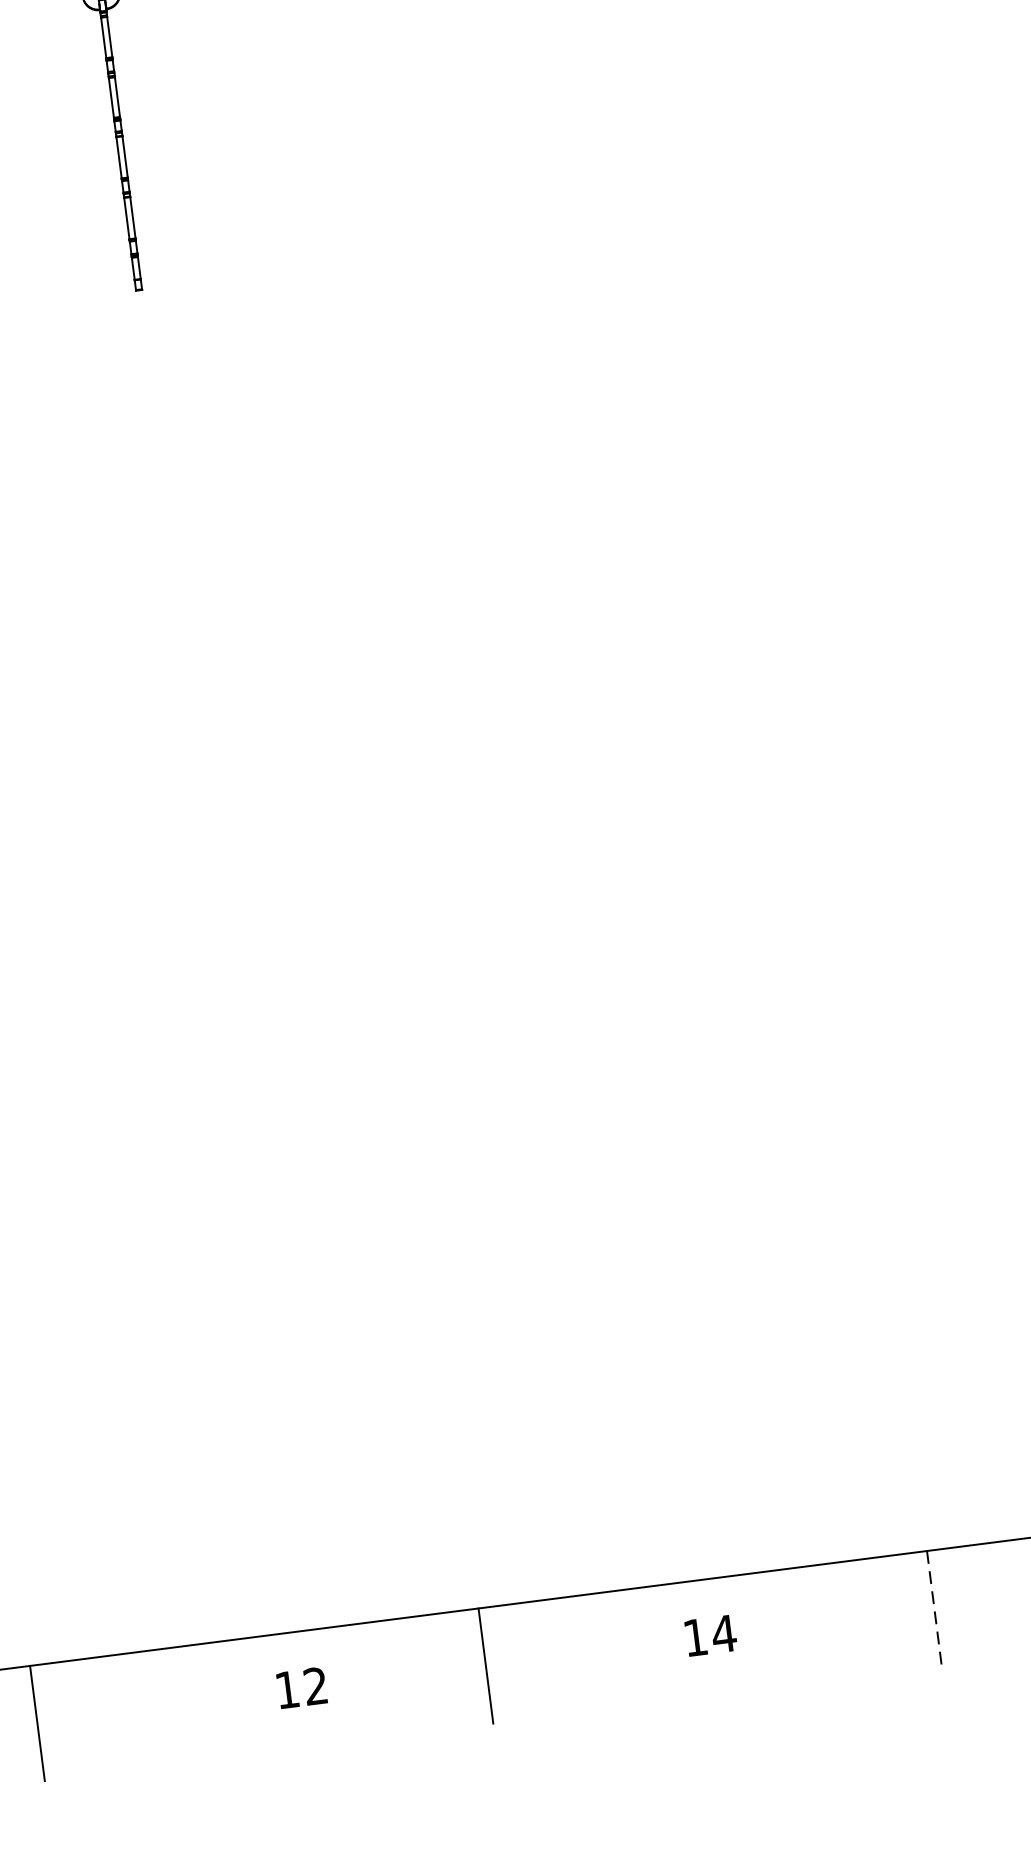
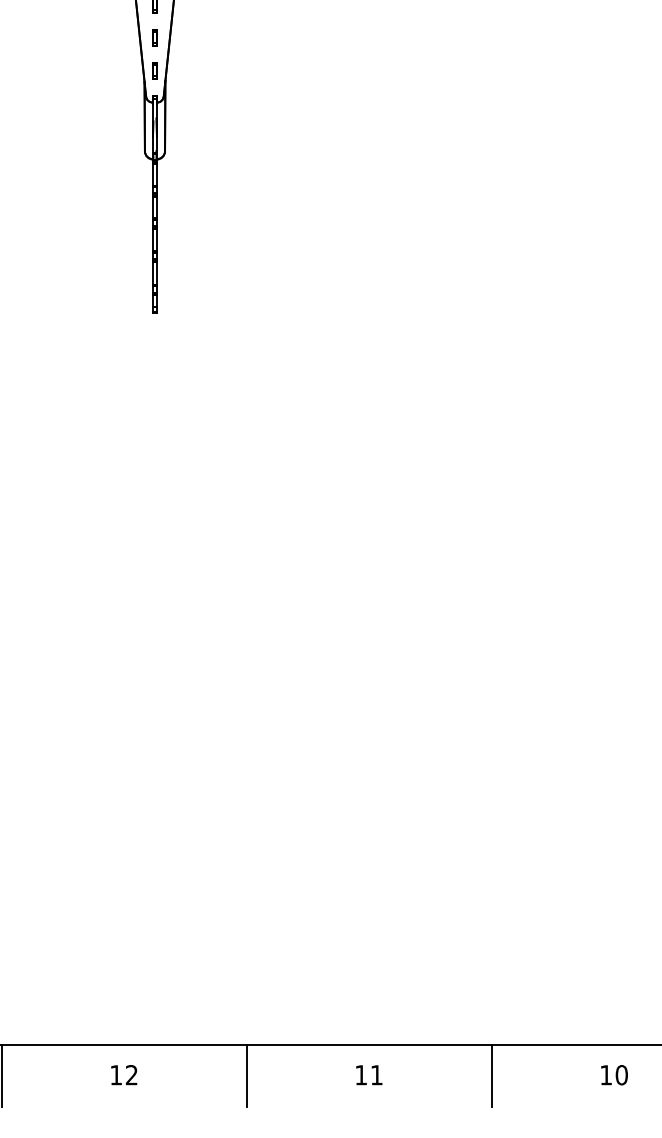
line: (934, 1609) -> (491, 1076), dashed -> solid
text: (723, 1634) -> (376, 1075), 14 -> 11
text: (302, 1688) -> (124, 1075), moved

